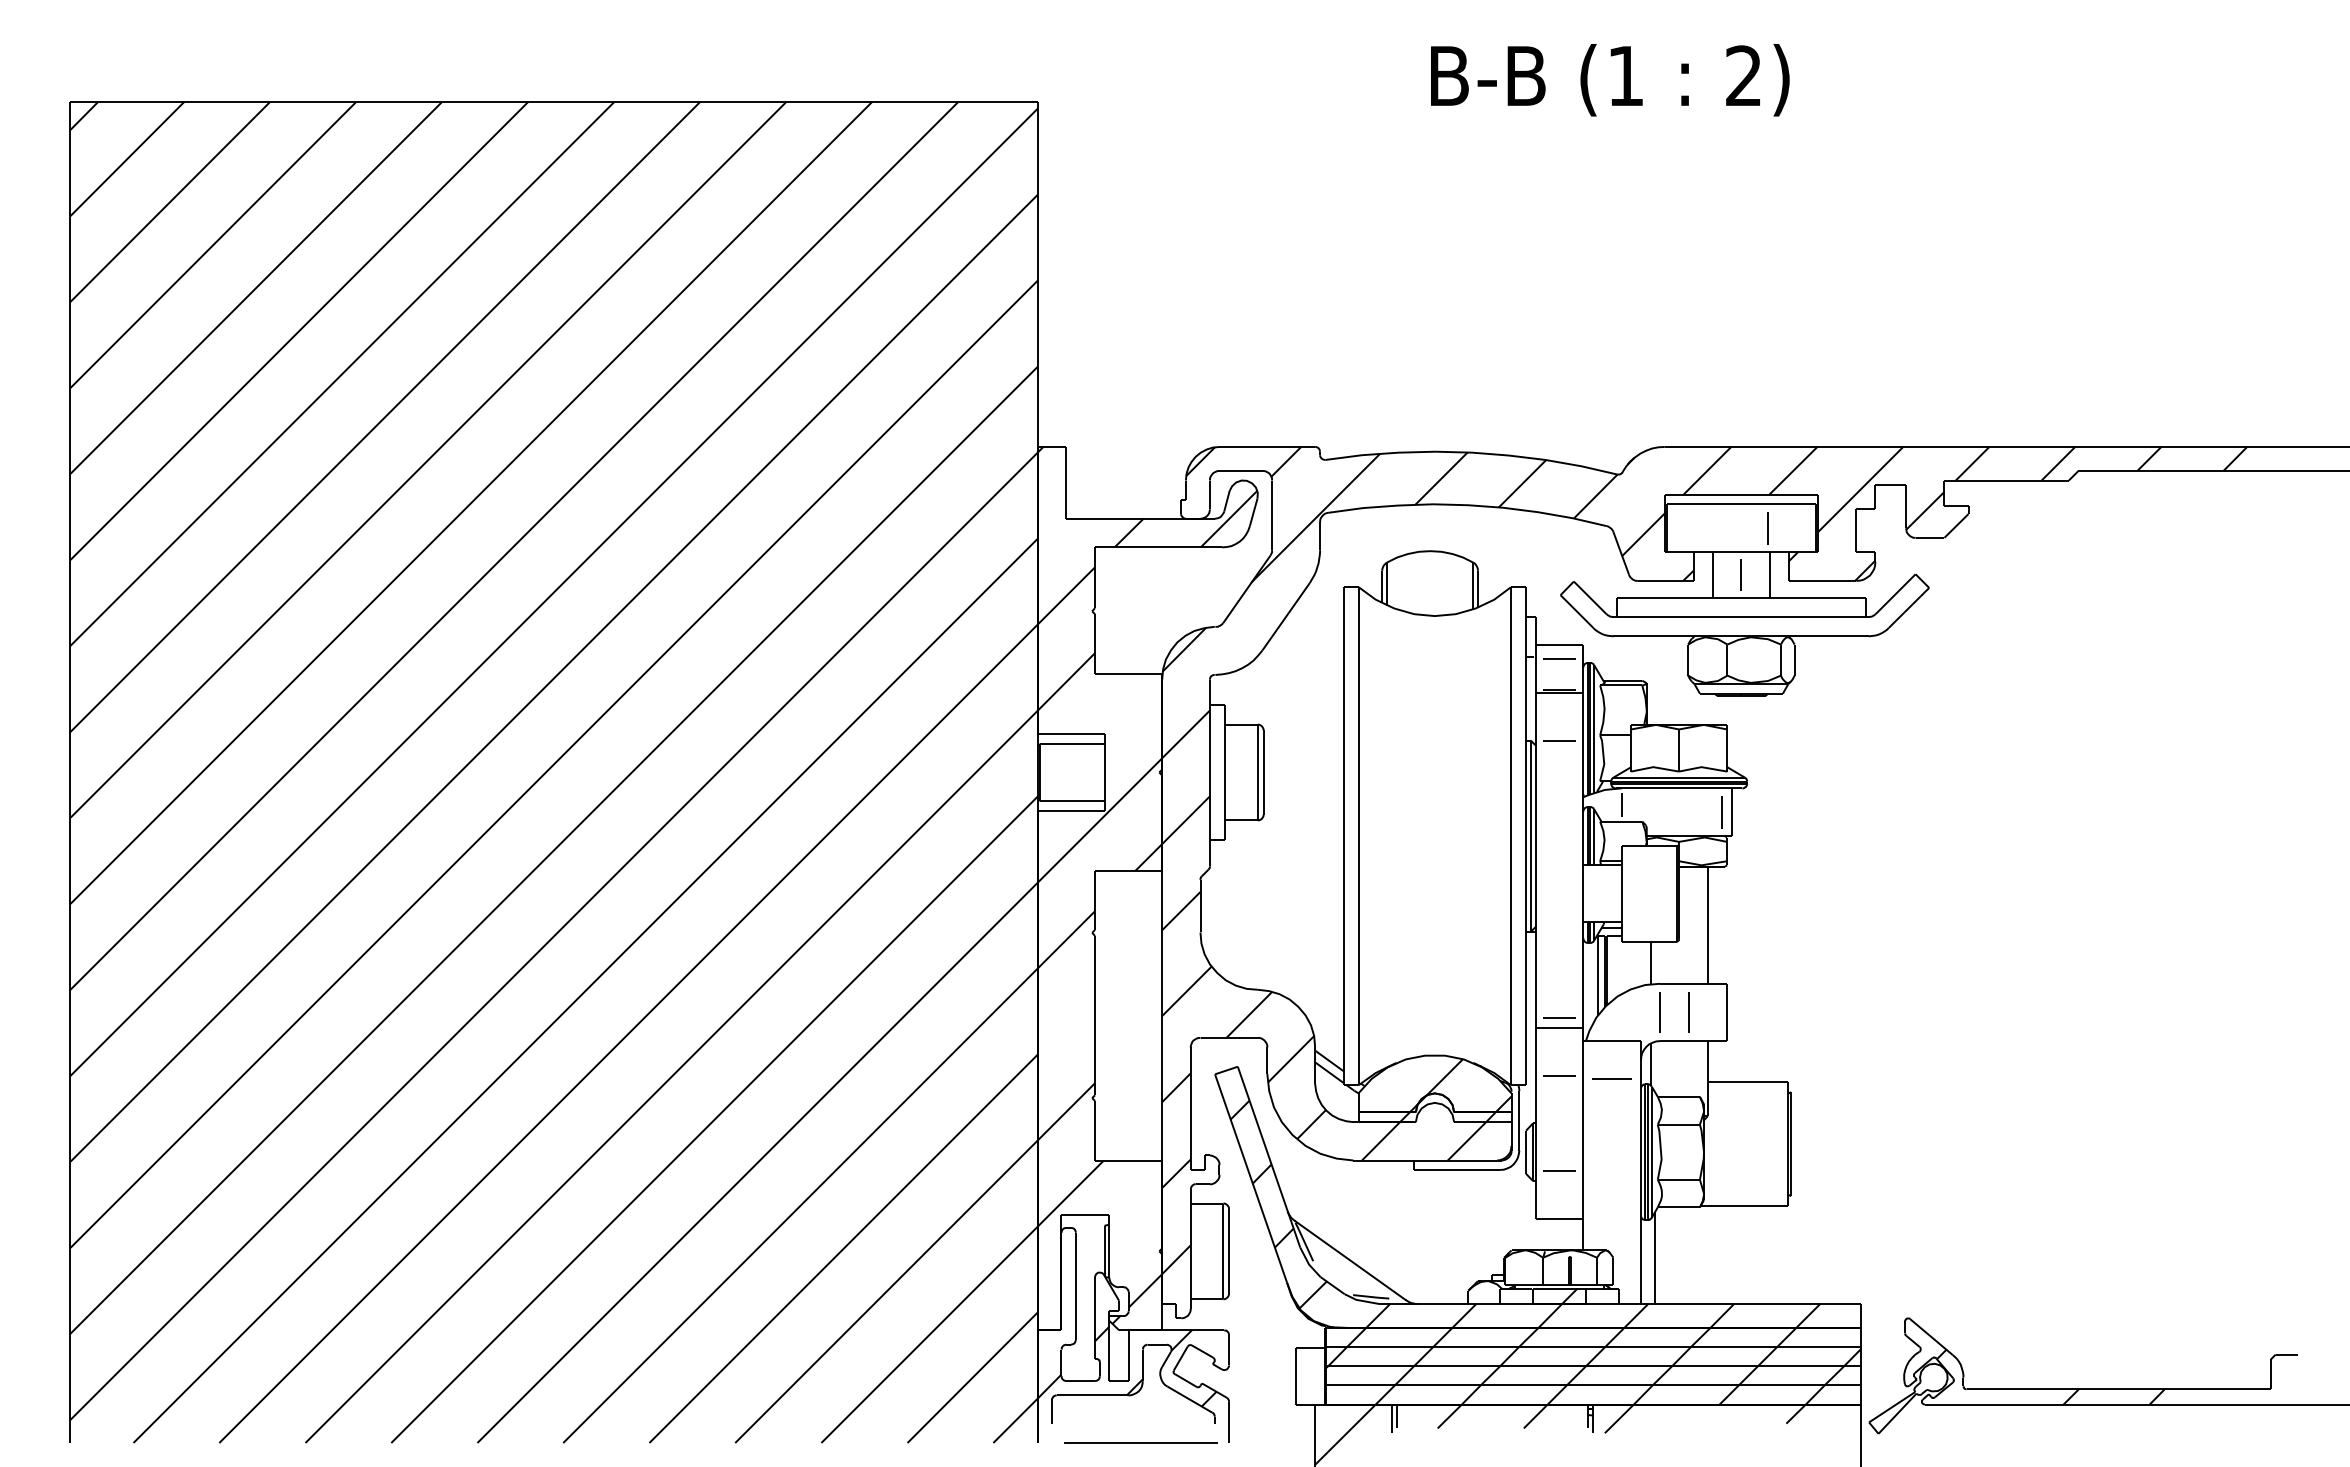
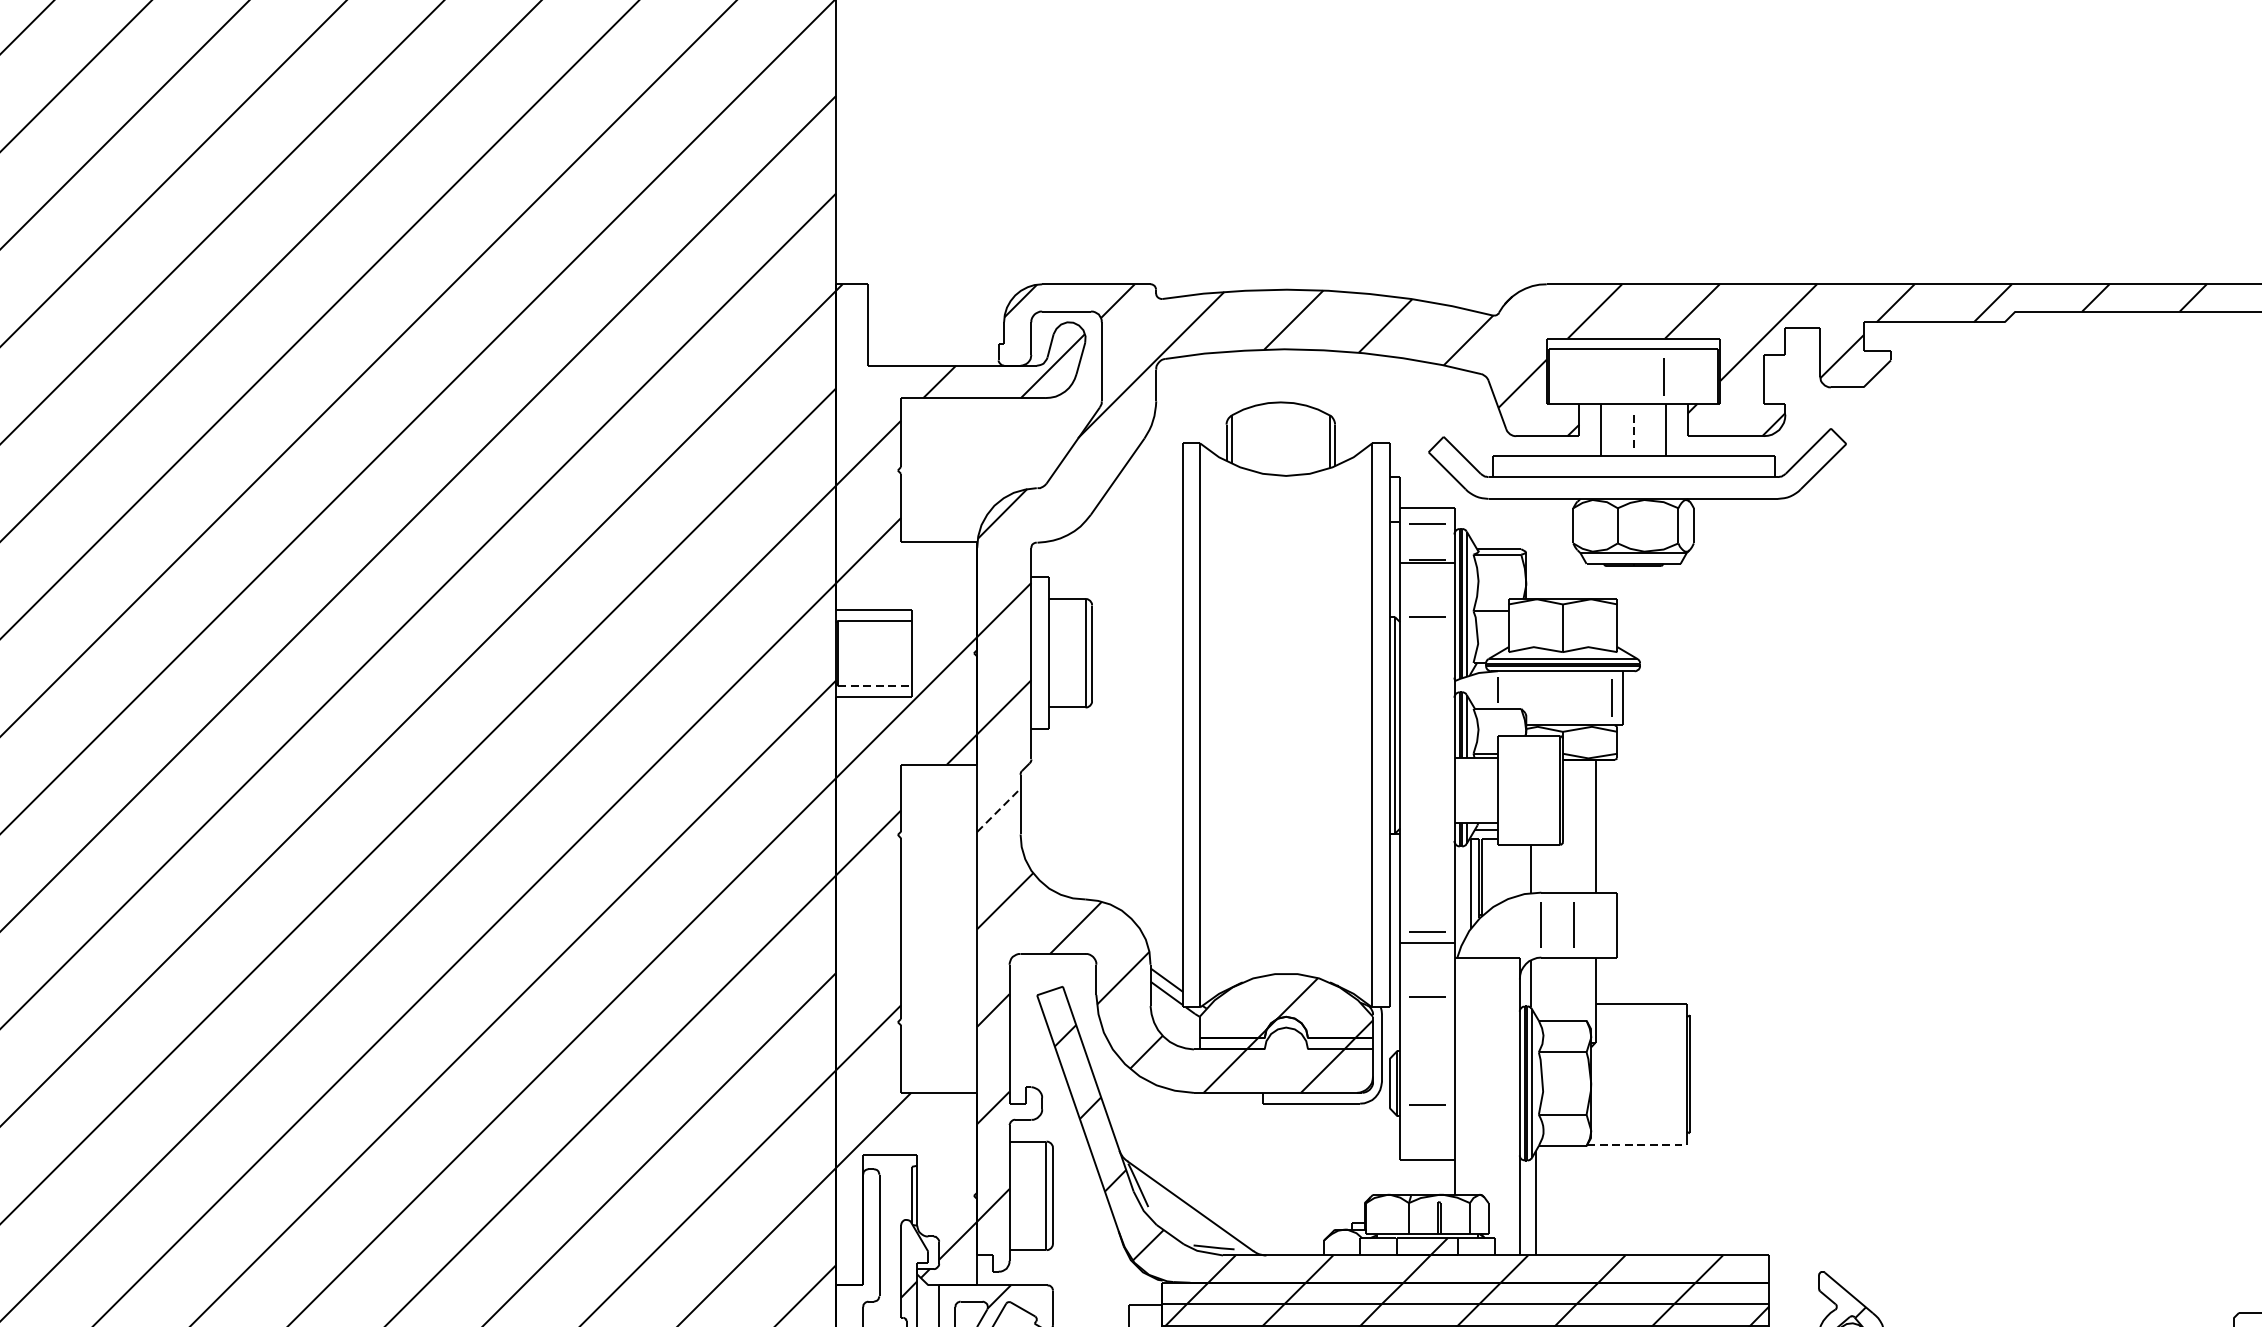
line: (1741, 575) -> (1633, 429), solid -> dashed
line: (1072, 801) -> (875, 686), solid -> dashed
line: (1181, 910) -> (999, 809), solid -> dashed
line: (1611, 1078) -> (1486, 999), removed
line: (1744, 1206) -> (1637, 1145), solid -> dashed

